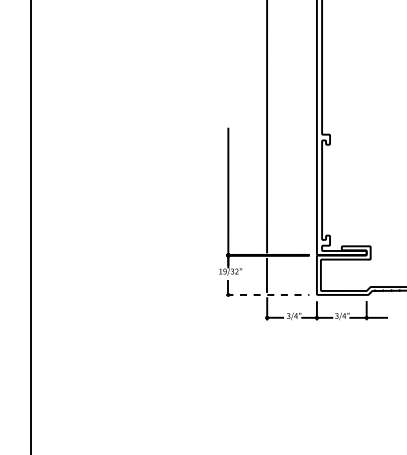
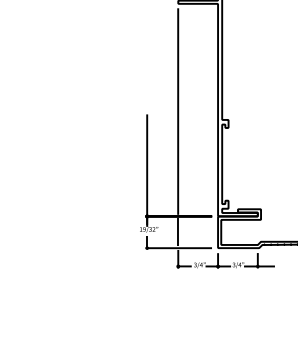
line: (267, 294) -> (178, 247), dashed -> solid

